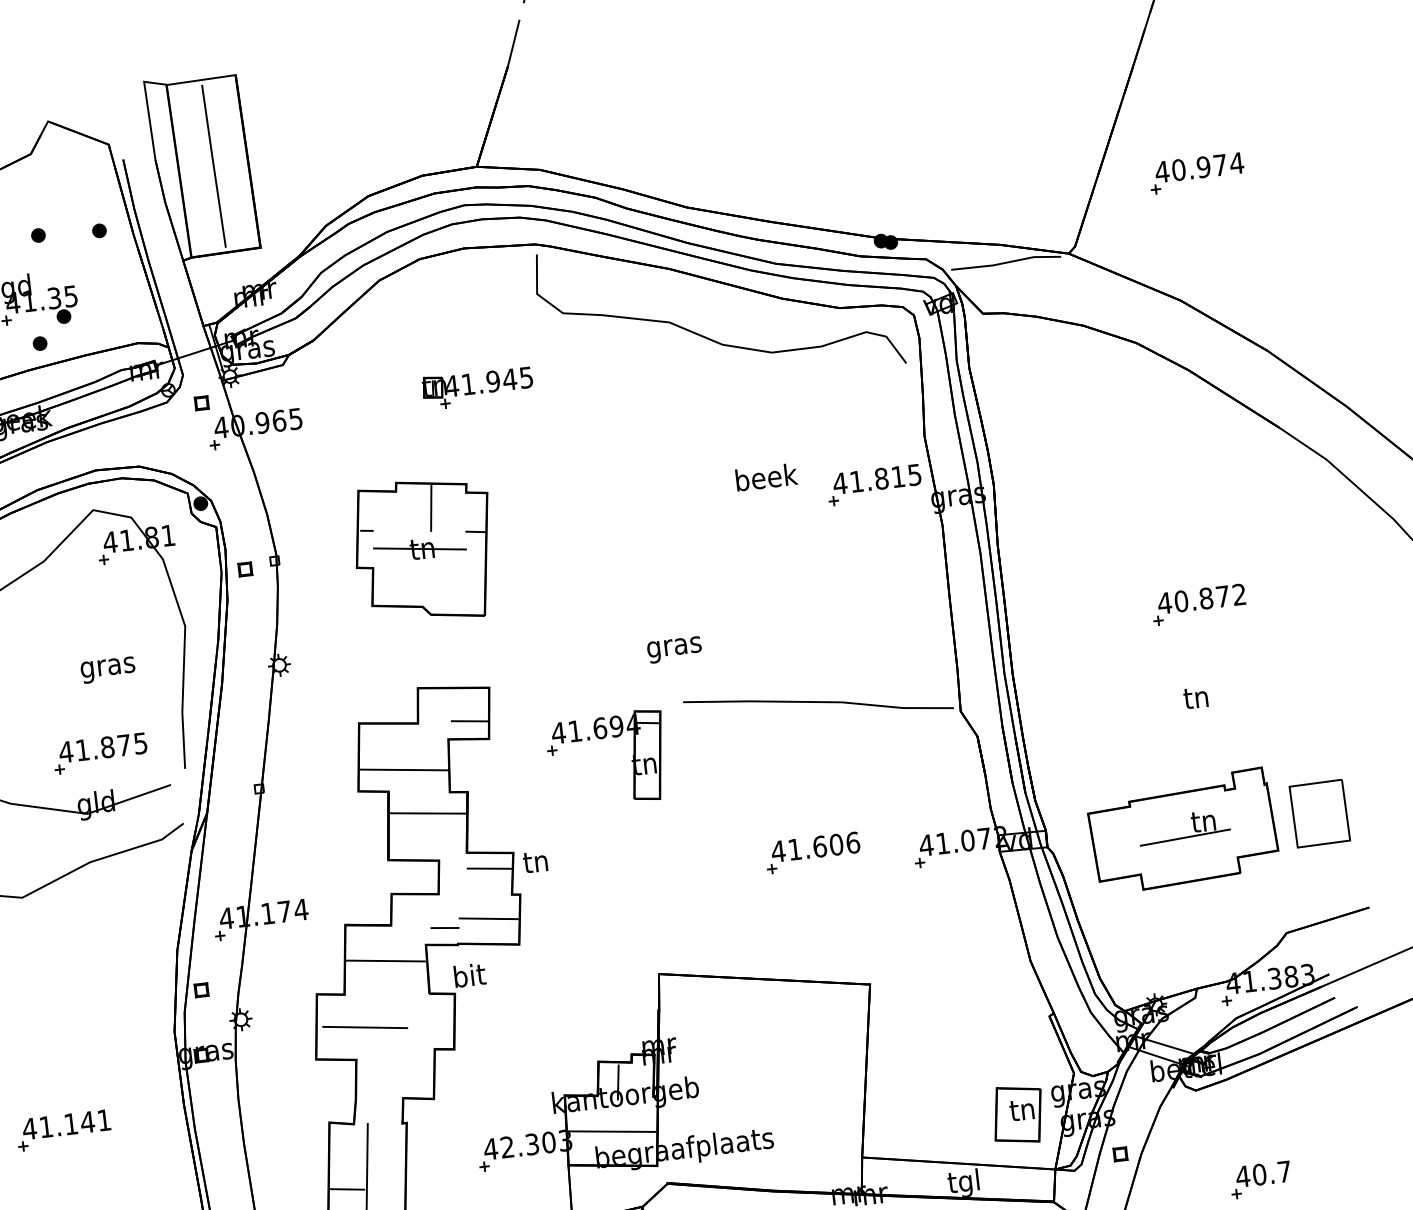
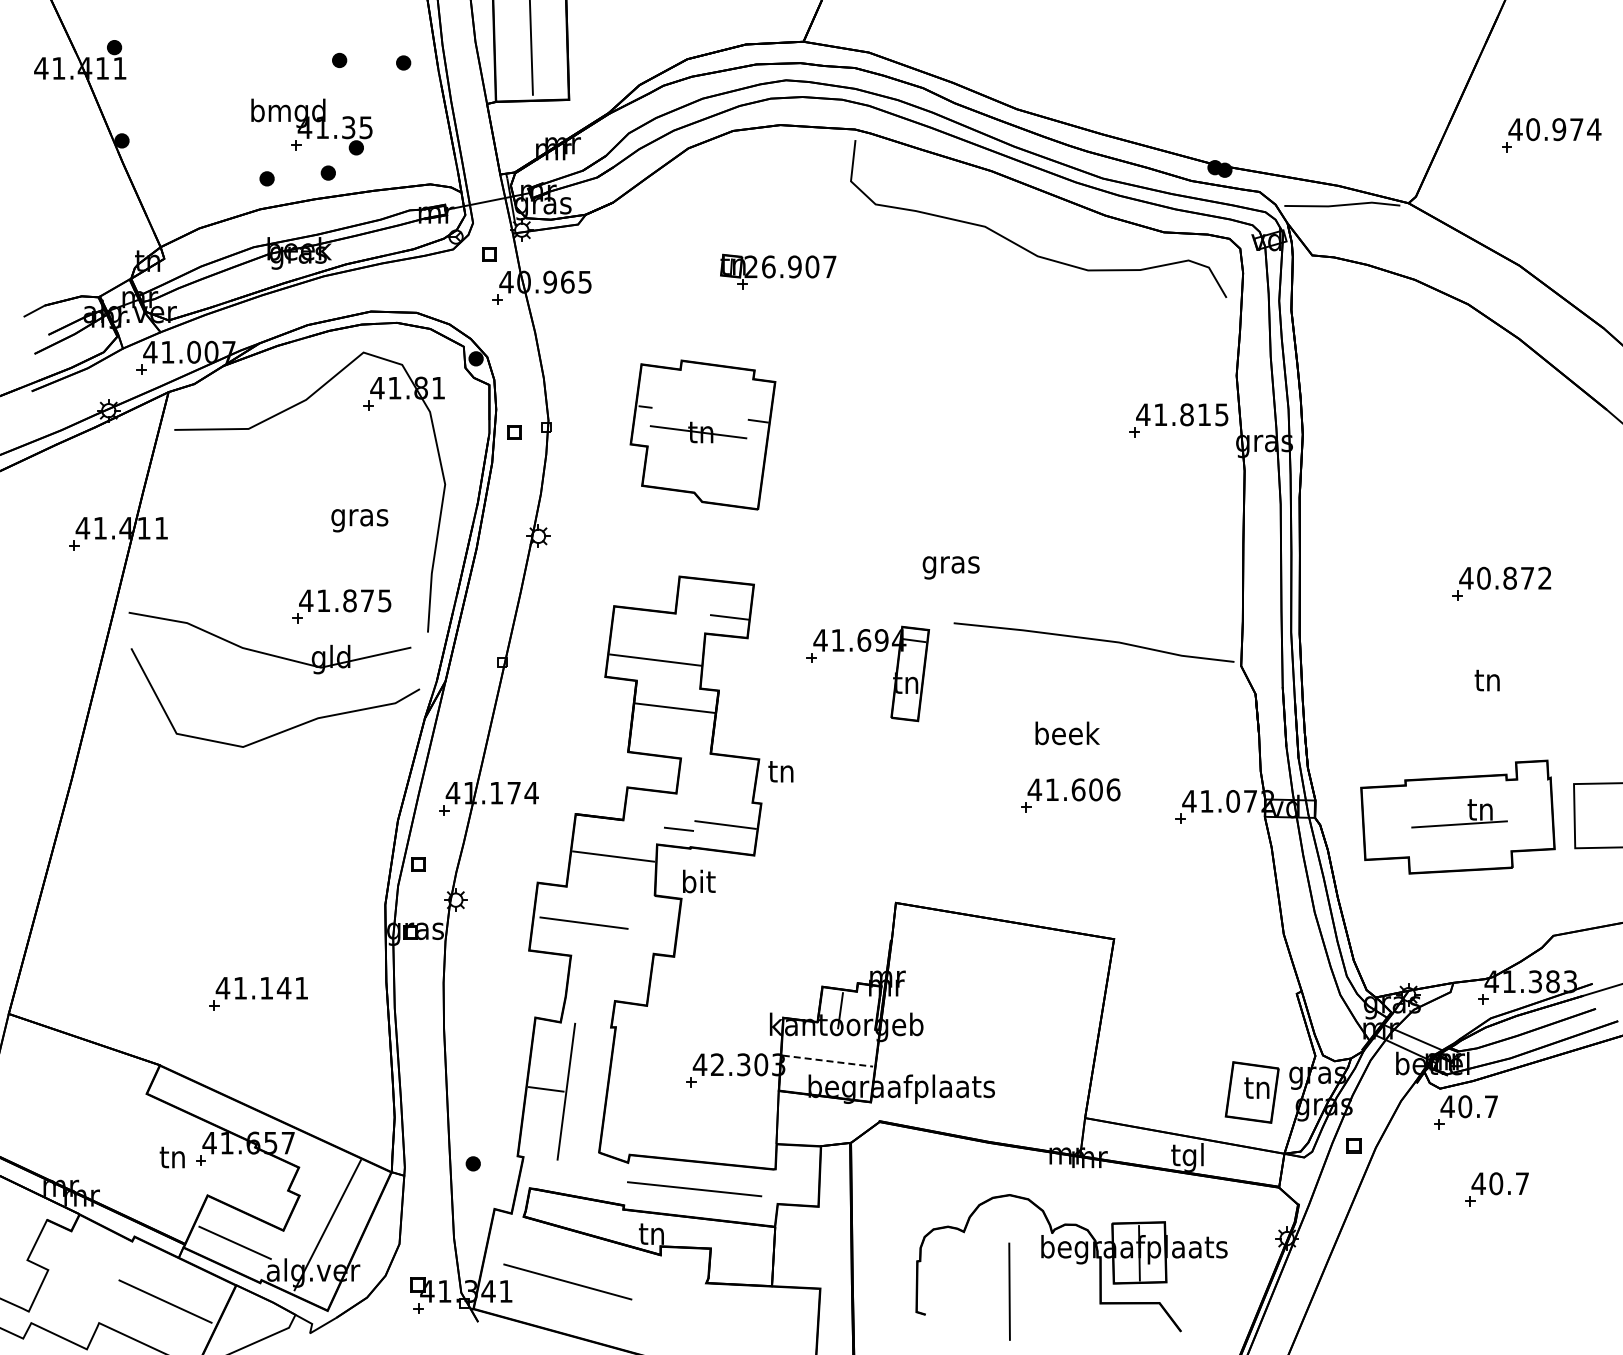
text: (489, 381) -> (790, 266), 41.945 -> 26.907
text: (766, 477) -> (1067, 733), moved
line: (430, 508) -> (714, 391), removed
line: (489, 868) -> (732, 772), removed
part: (1222, 1110) -> (1465, 1112), added
line: (612, 1131) -> (828, 1061), solid -> dashed

